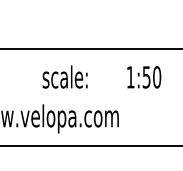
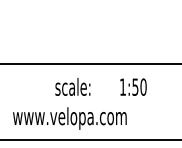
text: (64, 76) -> (72, 86), moved
text: (144, 76) -> (133, 86), moved

